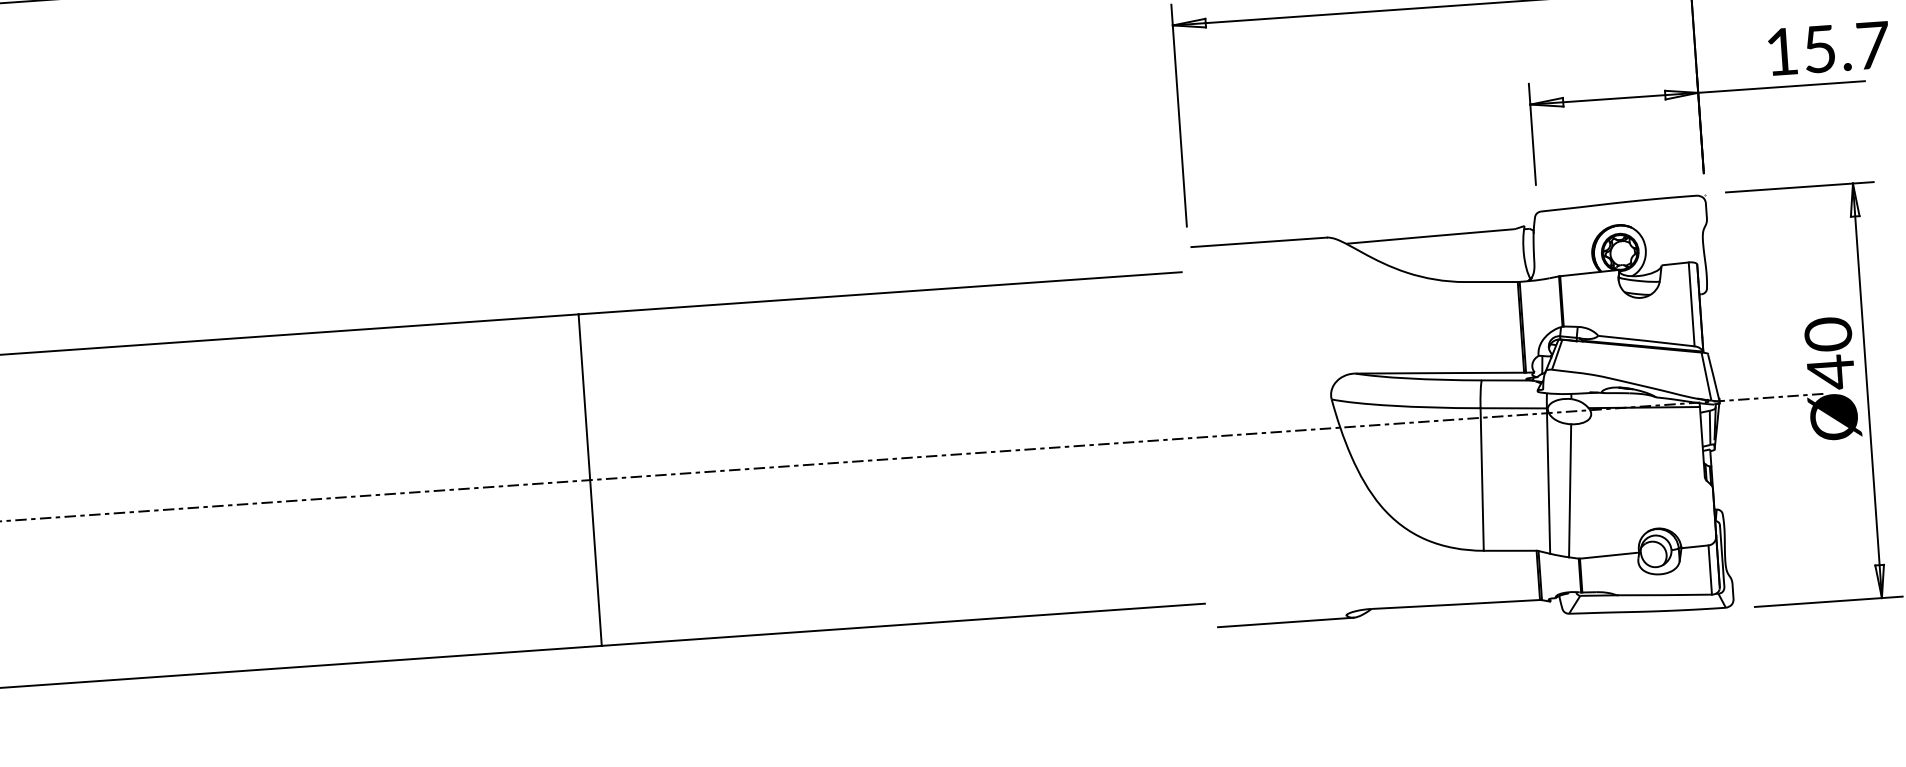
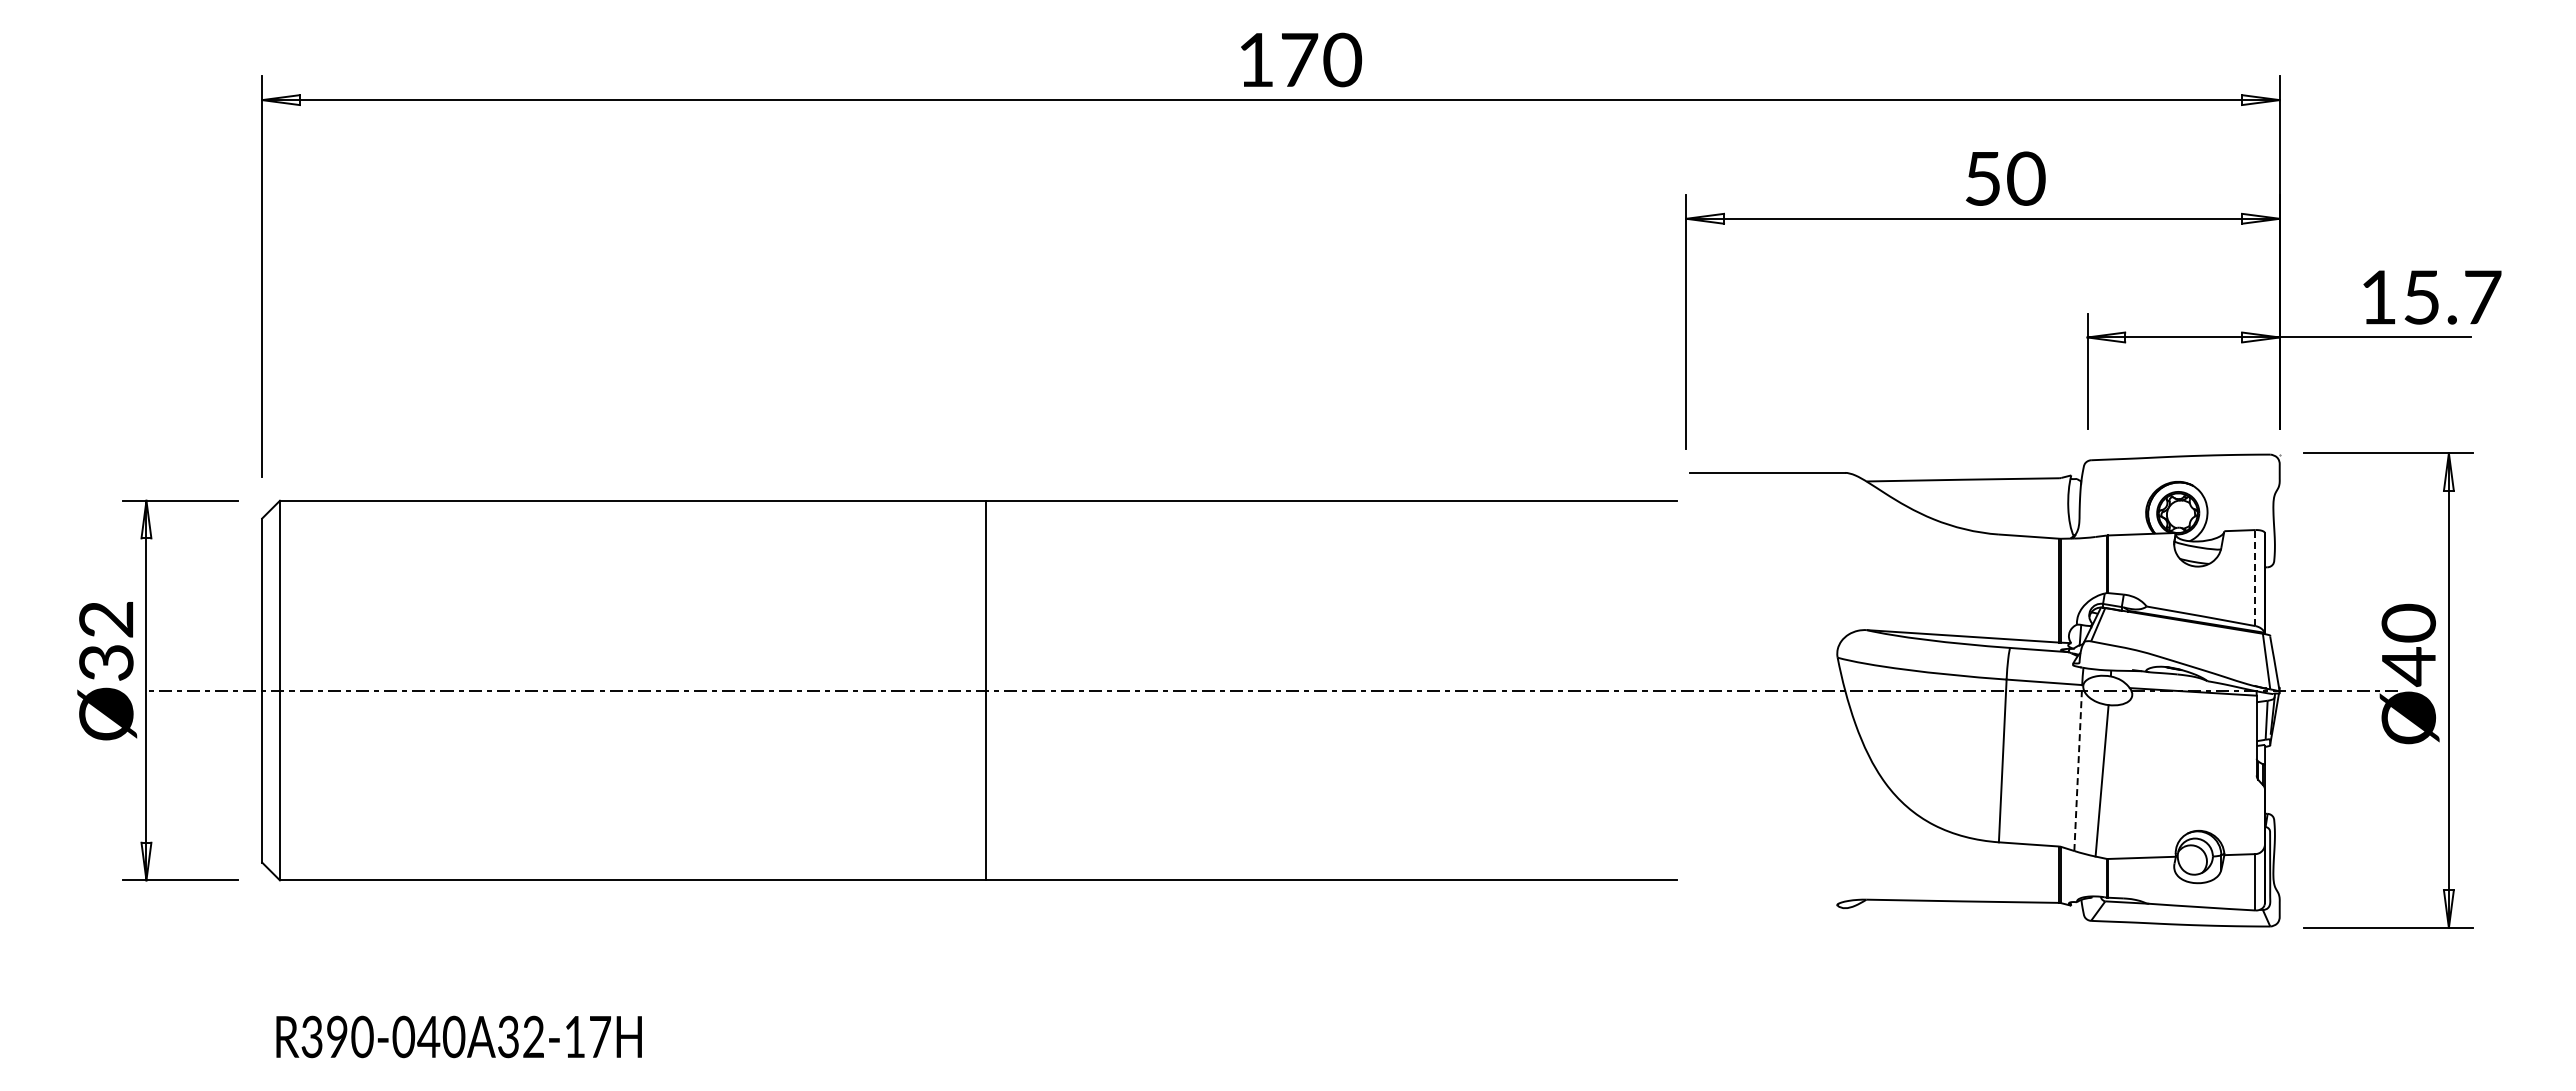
line: (1691, 303) -> (2255, 577), solid -> dashed
line: (1548, 480) -> (2078, 767), solid -> dashed
line: (1285, 622) -> (1767, 908), removed

